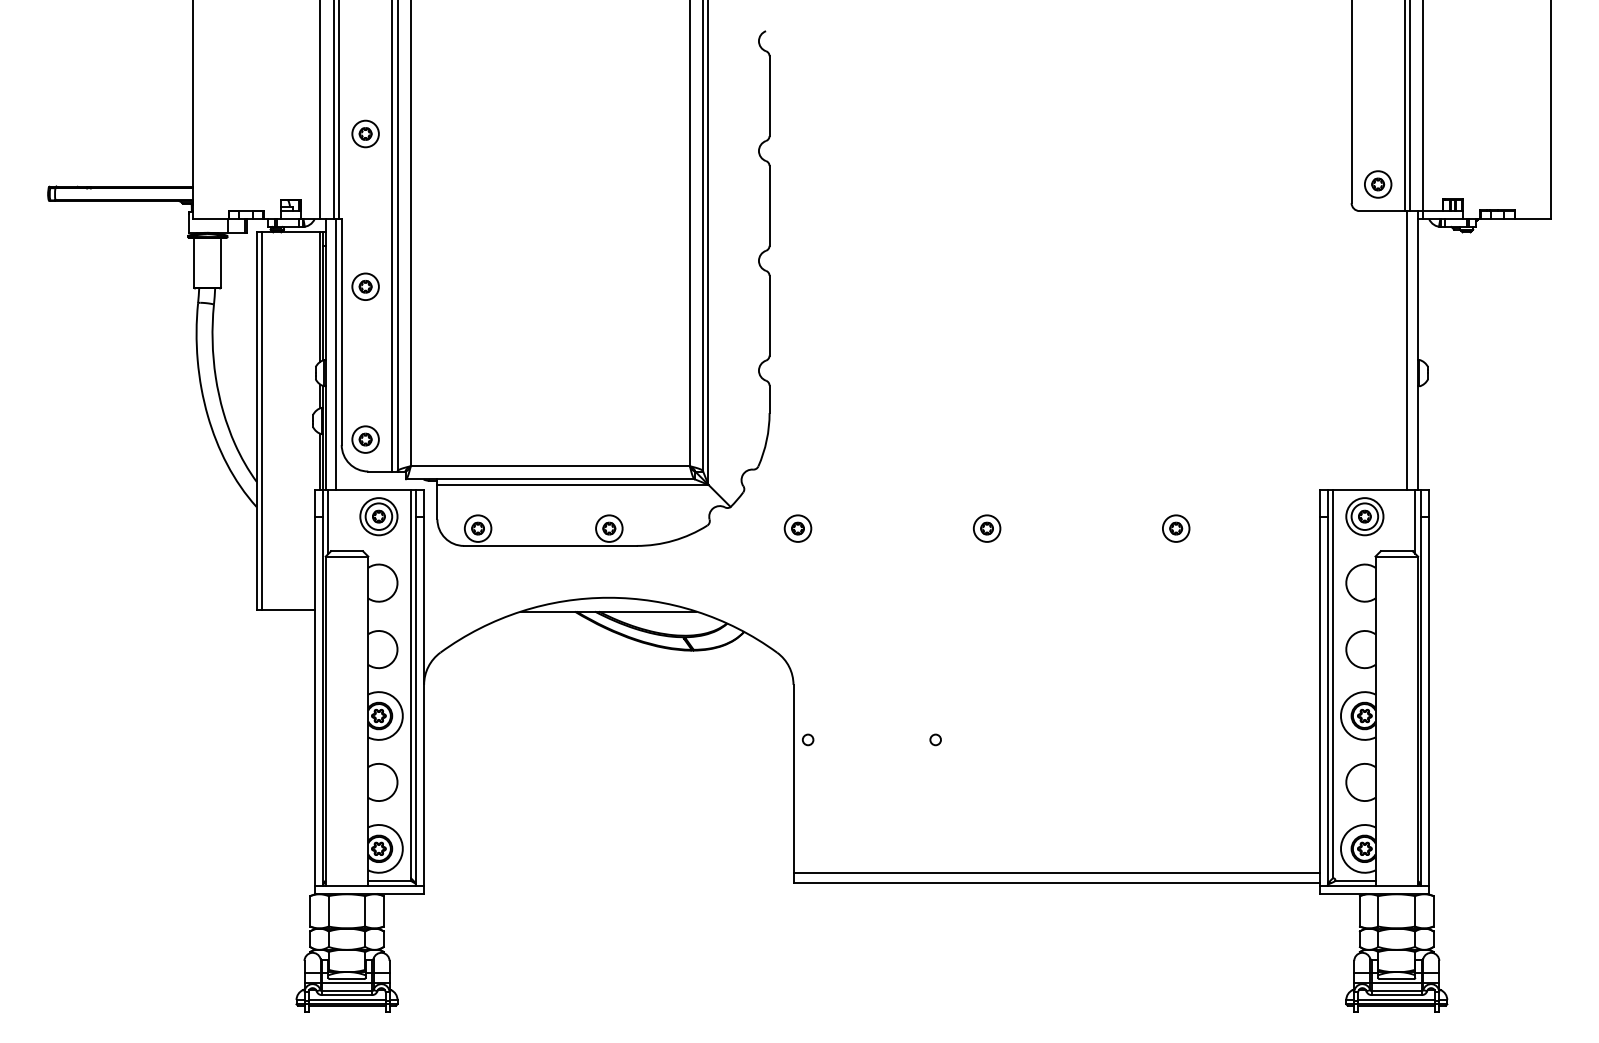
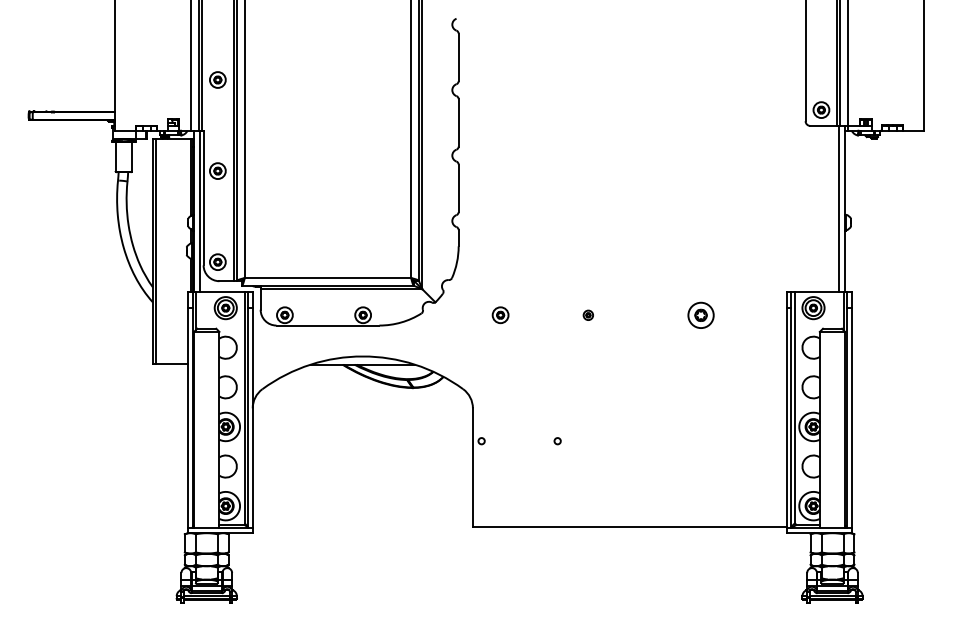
part: (1175, 527) -> (700, 314), size x1.6
part: (797, 529) -> (500, 315), moved
part: (987, 529) -> (588, 315), size x0.6
line: (1056, 872) -> (629, 520), removed

